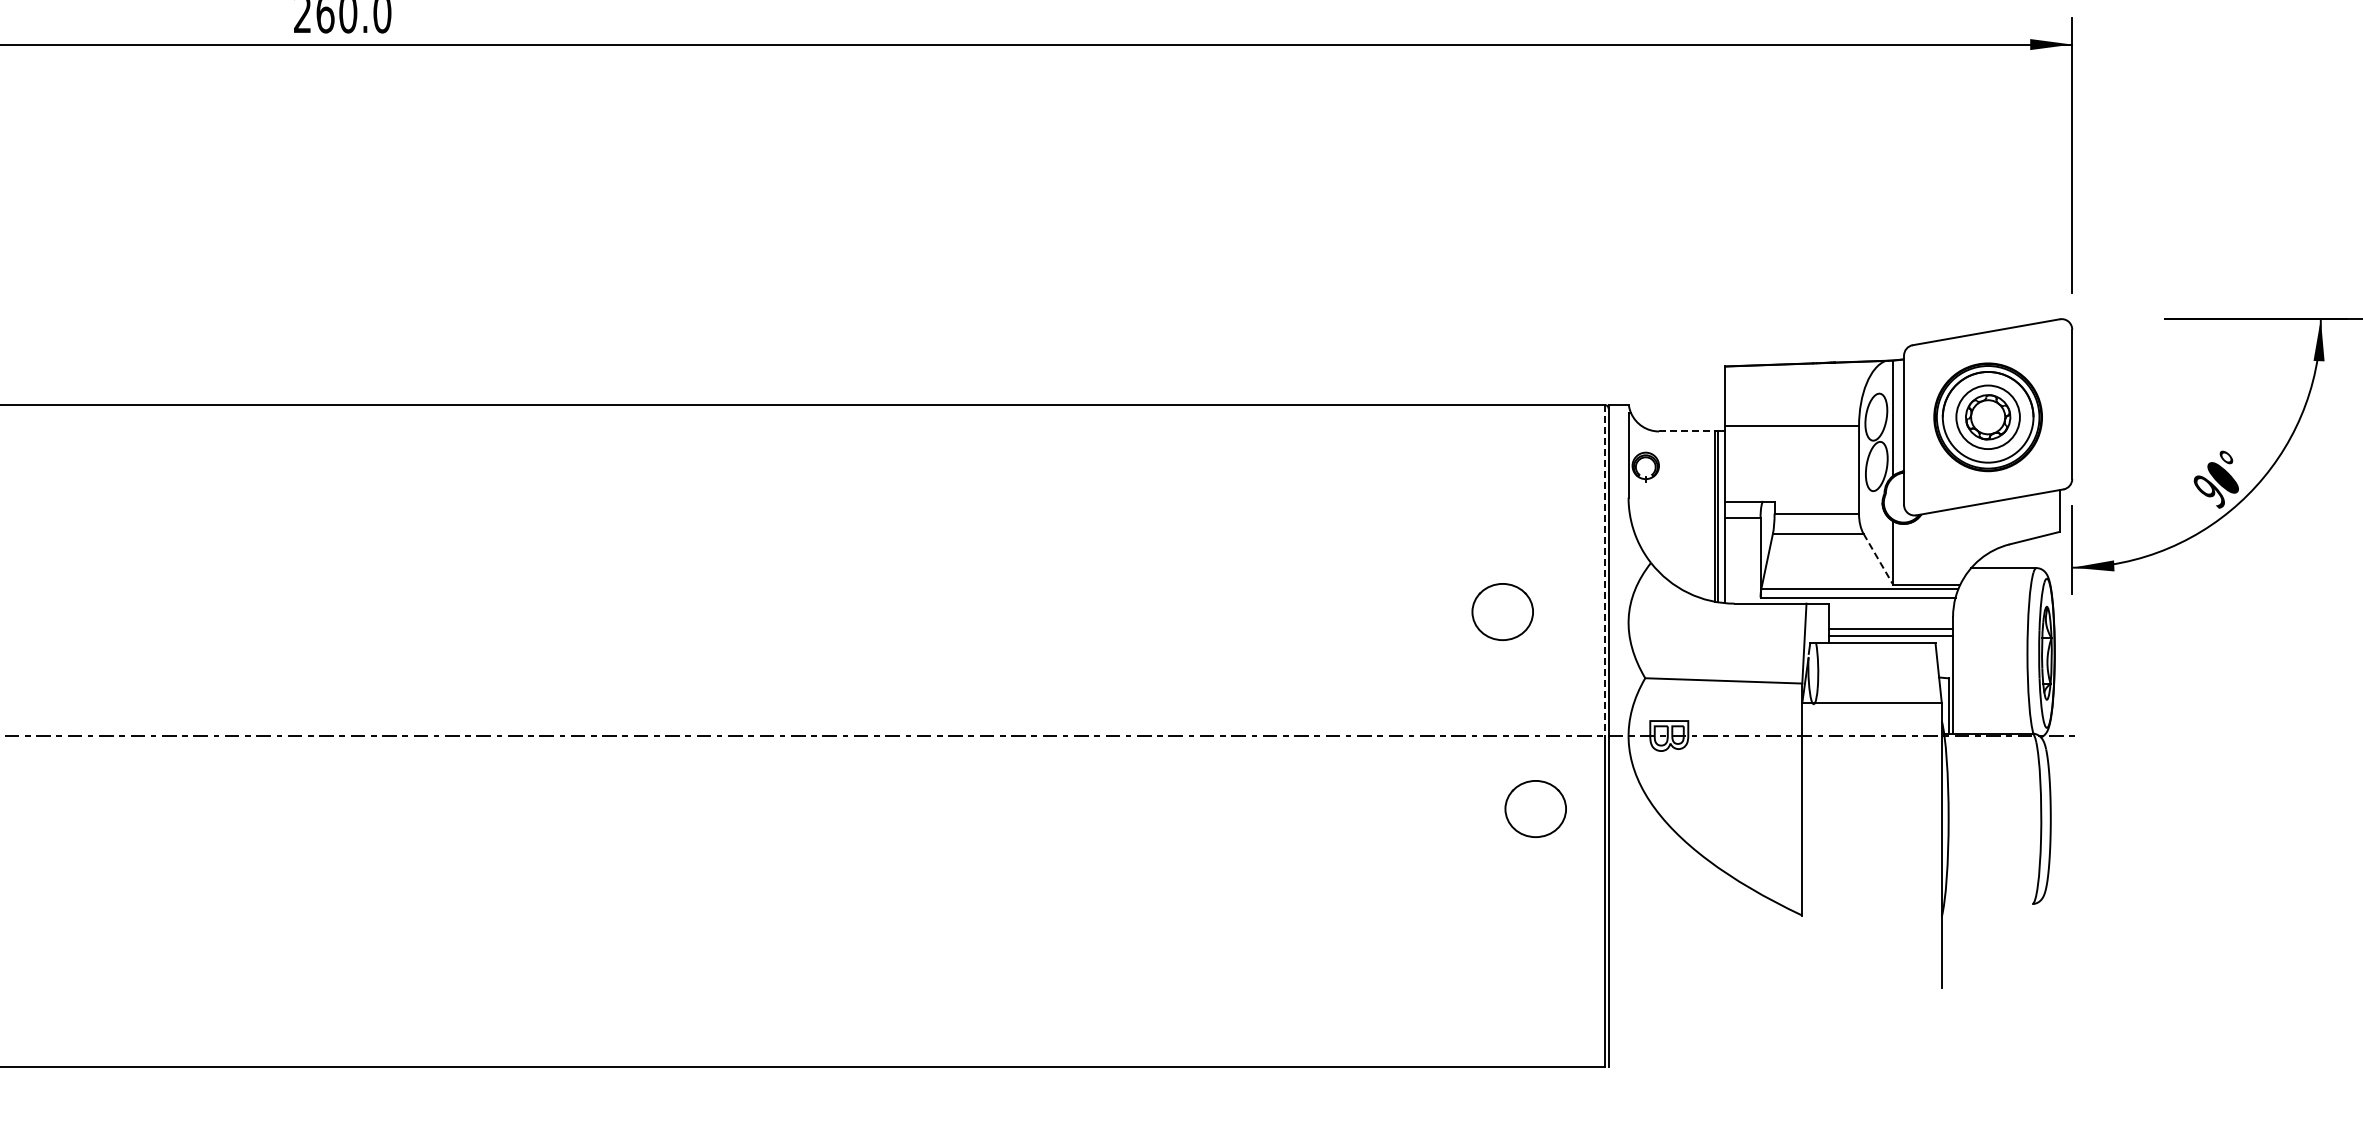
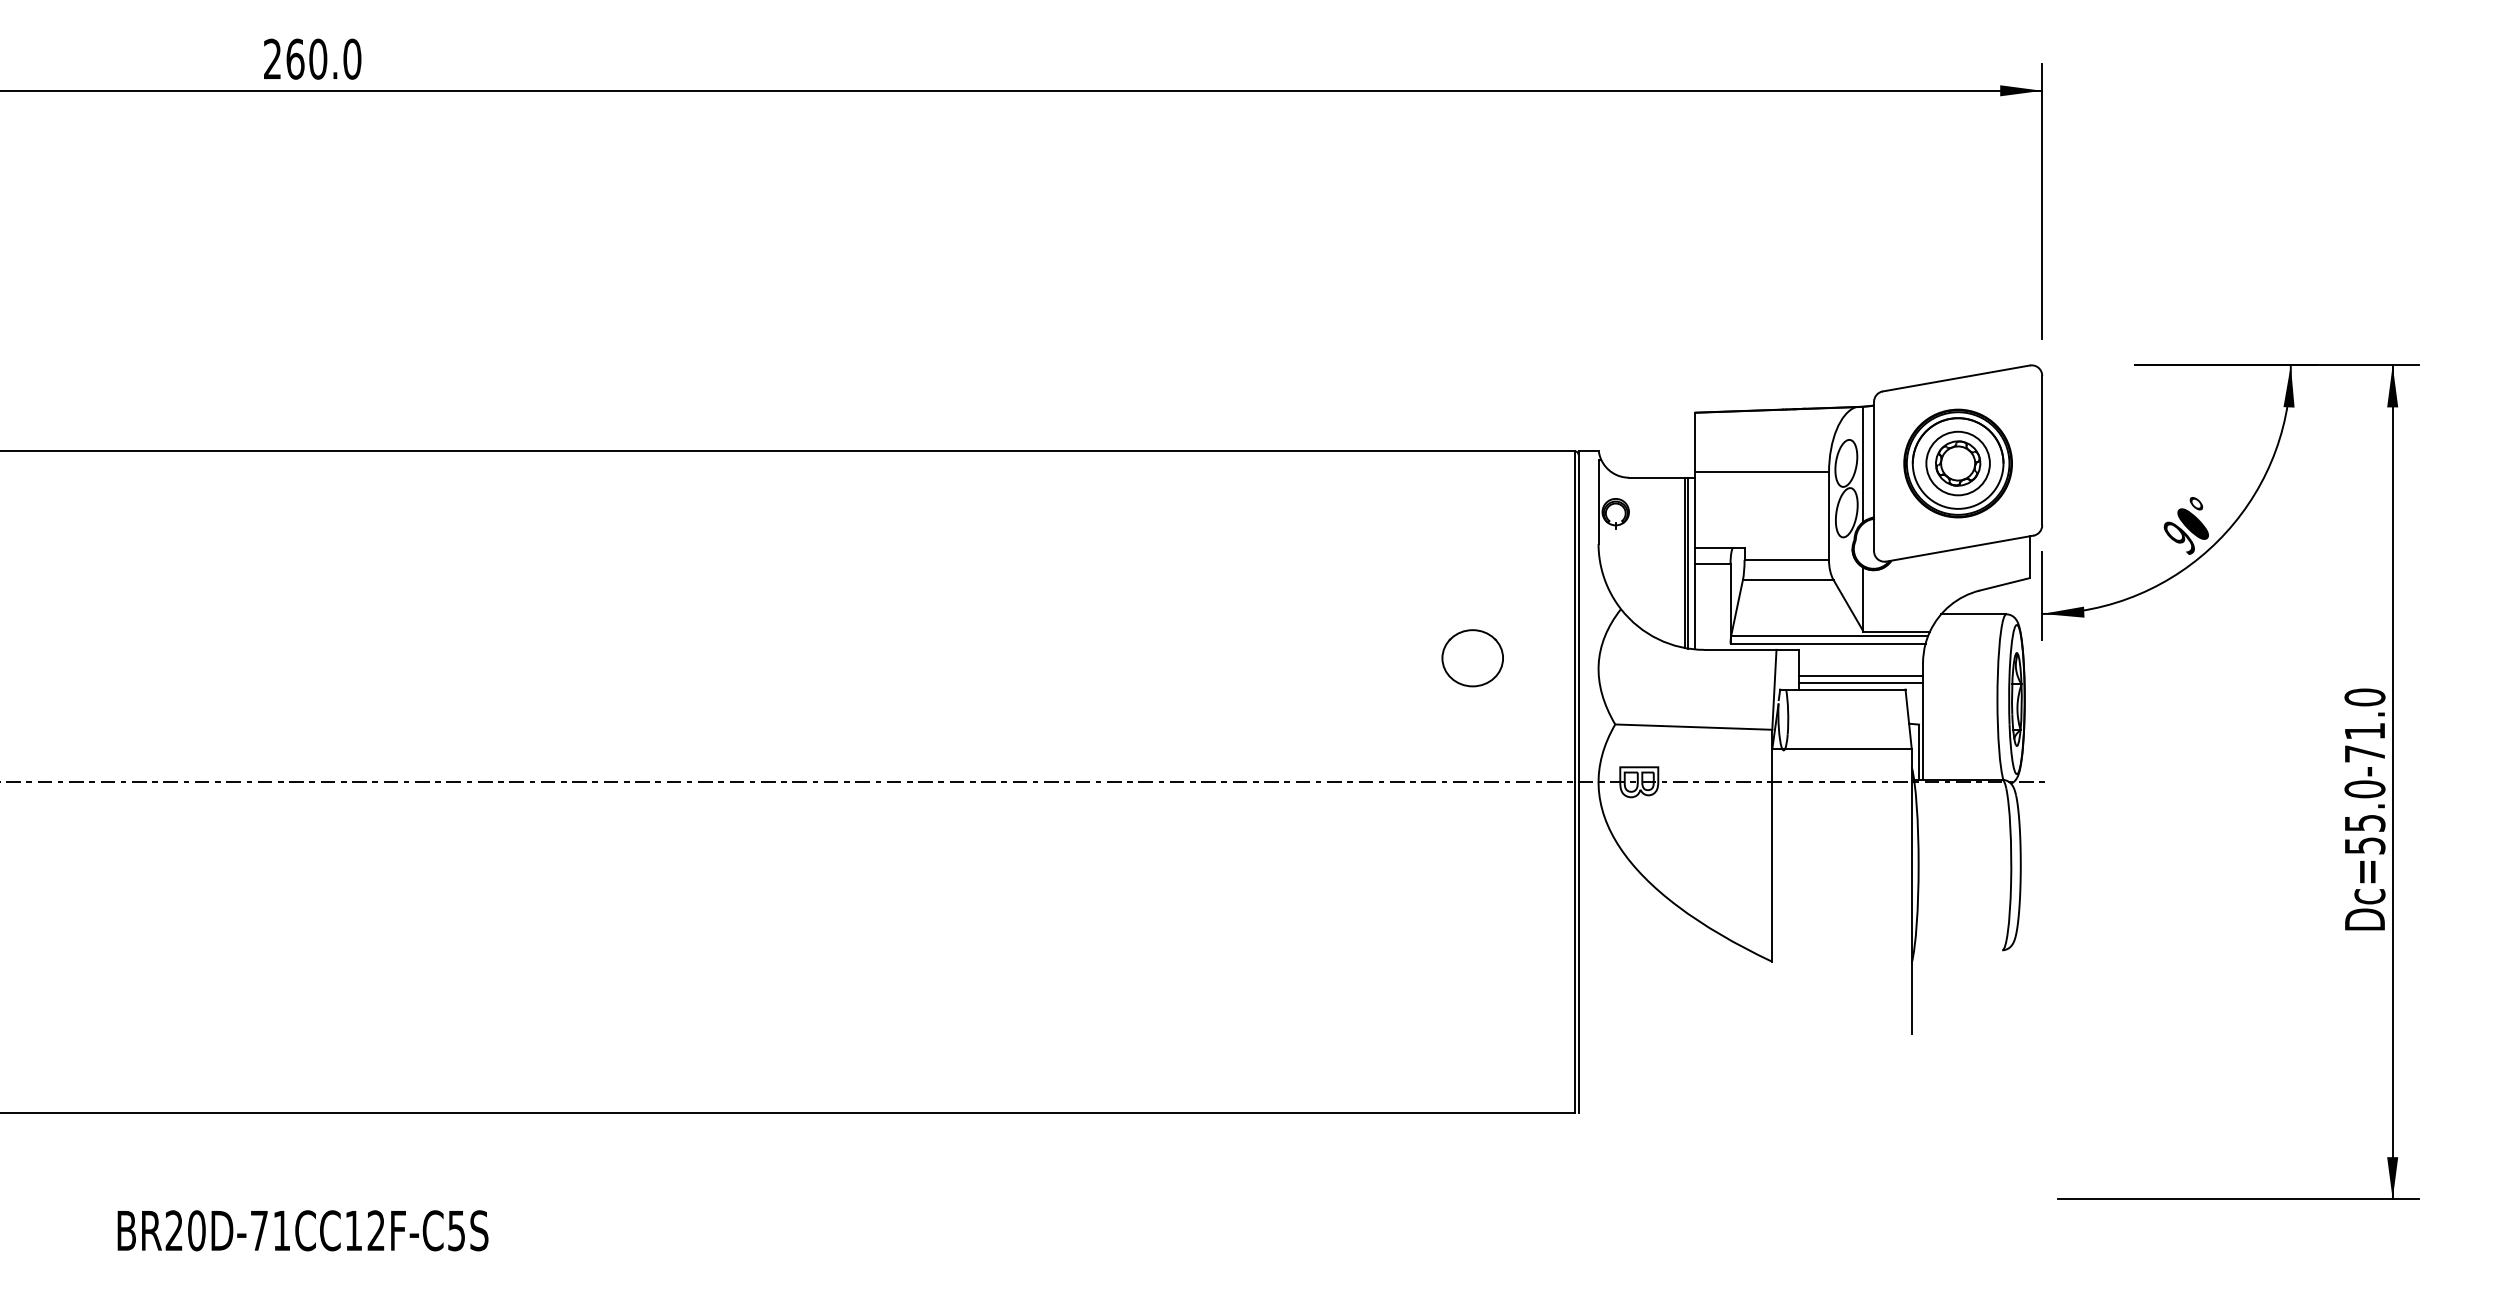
line: (1686, 431) -> (1656, 477), dashed -> solid
line: (1878, 559) -> (1848, 605), dashed -> solid
line: (1604, 570) -> (1574, 616), dashed -> solid
part: (1535, 809) -> (1505, 855), removed

